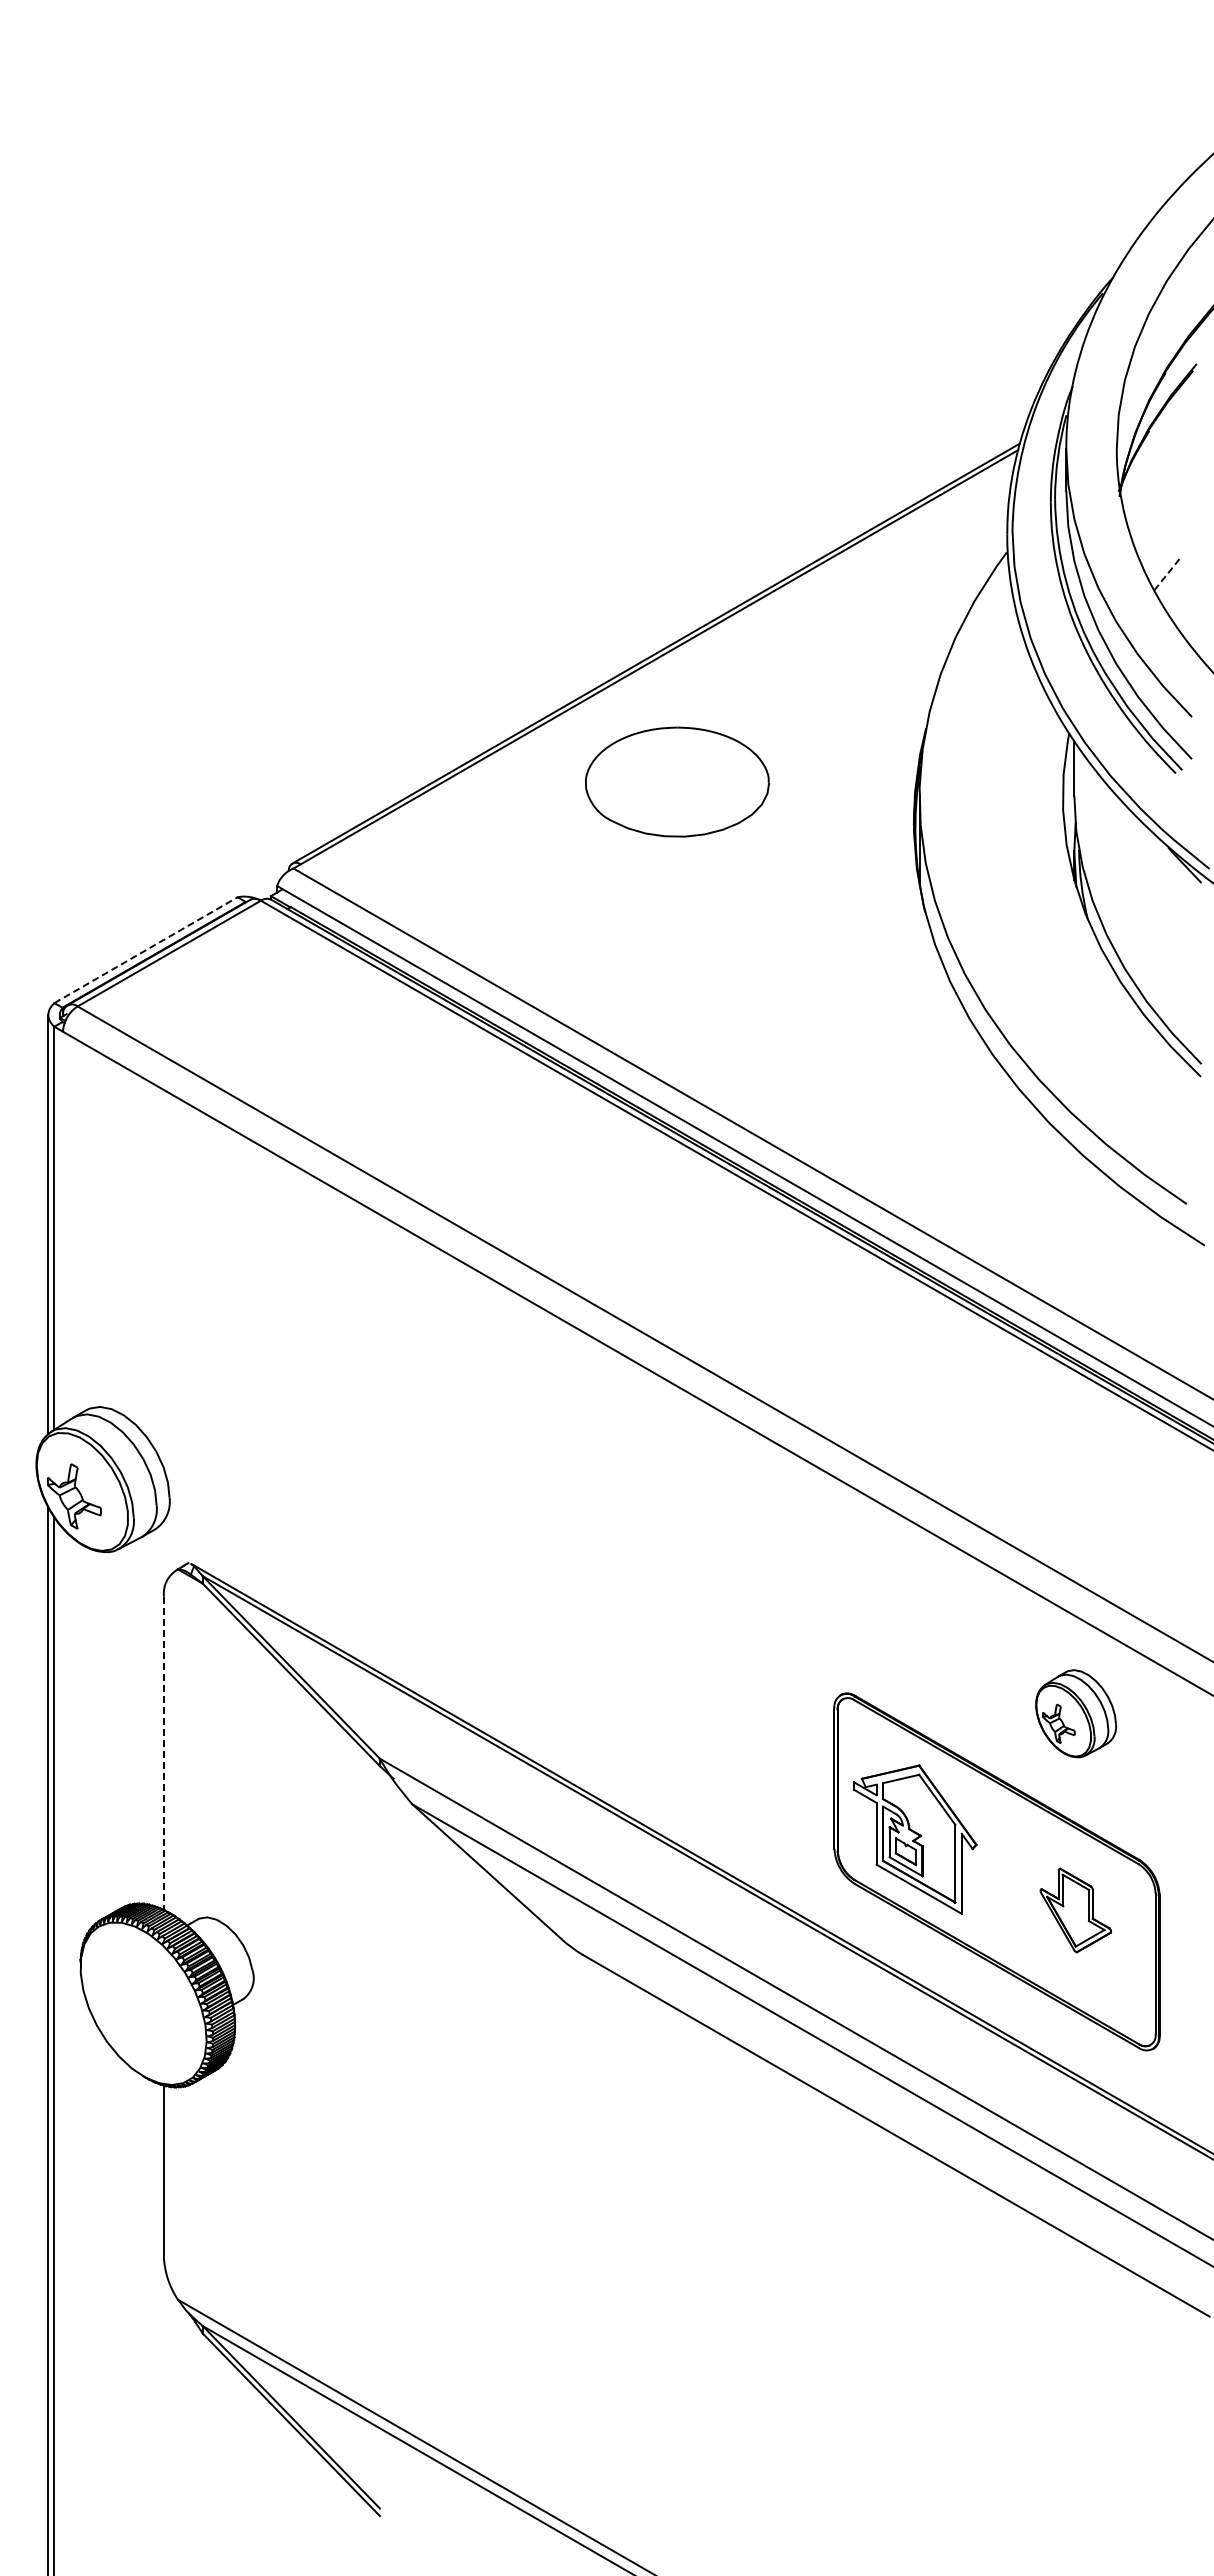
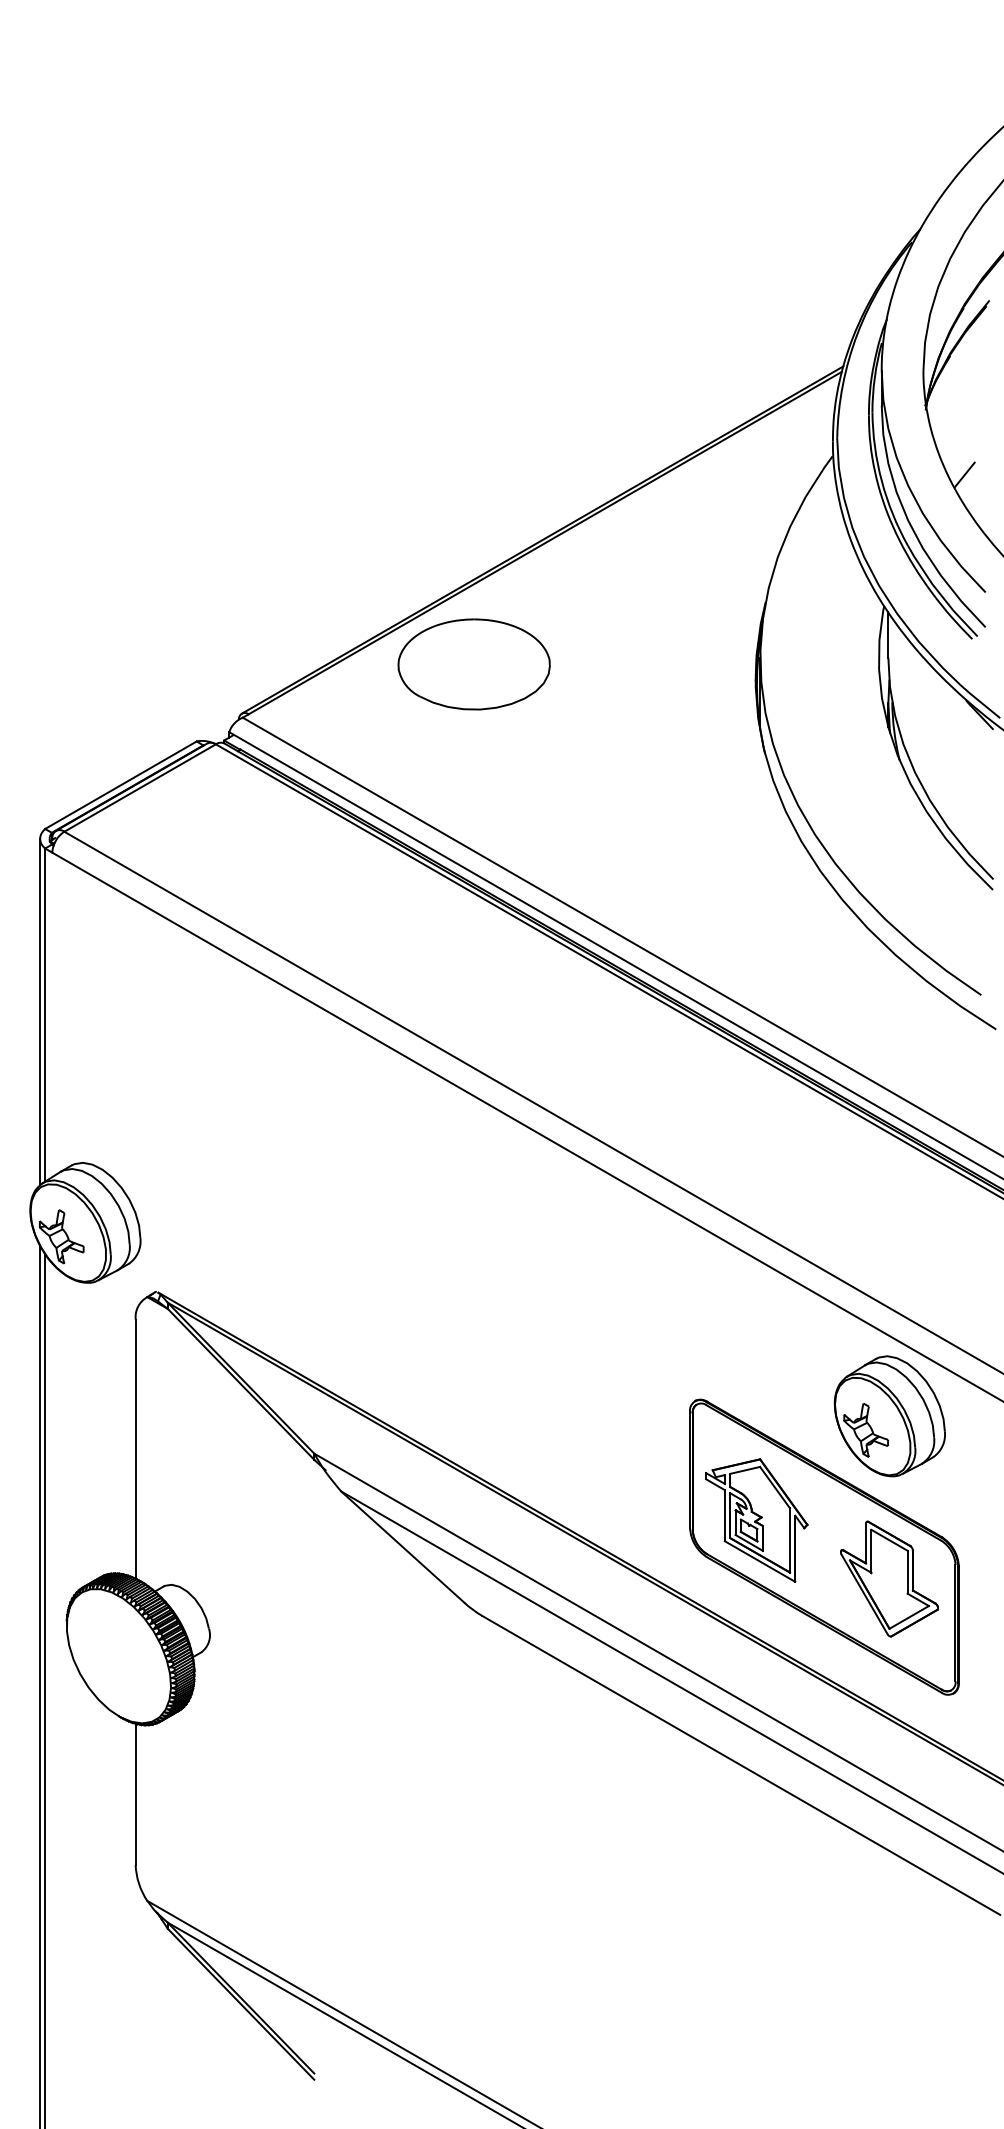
line: (1167, 574) -> (965, 474), dashed -> solid
part: (677, 781) -> (474, 663), moved
line: (146, 950) -> (121, 785), dashed -> solid
part: (1075, 1713) -> (889, 1416), size x1.67
line: (163, 1753) -> (135, 1449), dashed -> solid
part: (1075, 1910) -> (889, 1579), size x1.67

